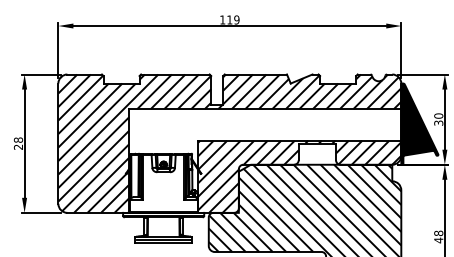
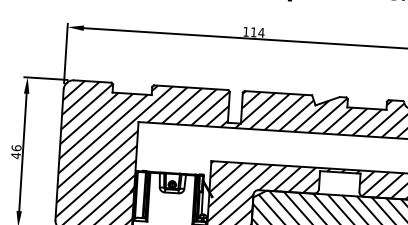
text: (236, 19) -> (261, 32), 119 -> 114
text: (17, 143) -> (15, 151), 28 -> 46

